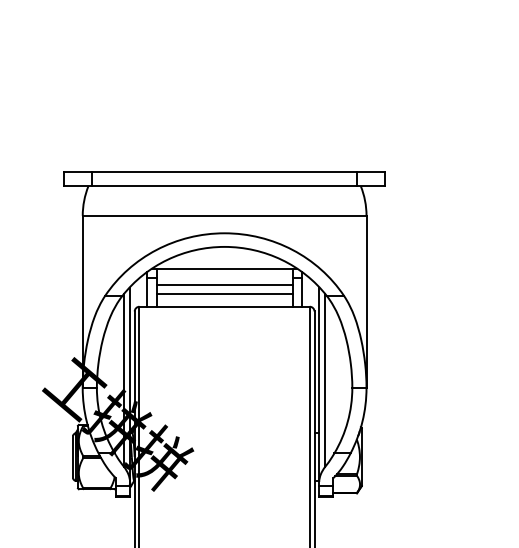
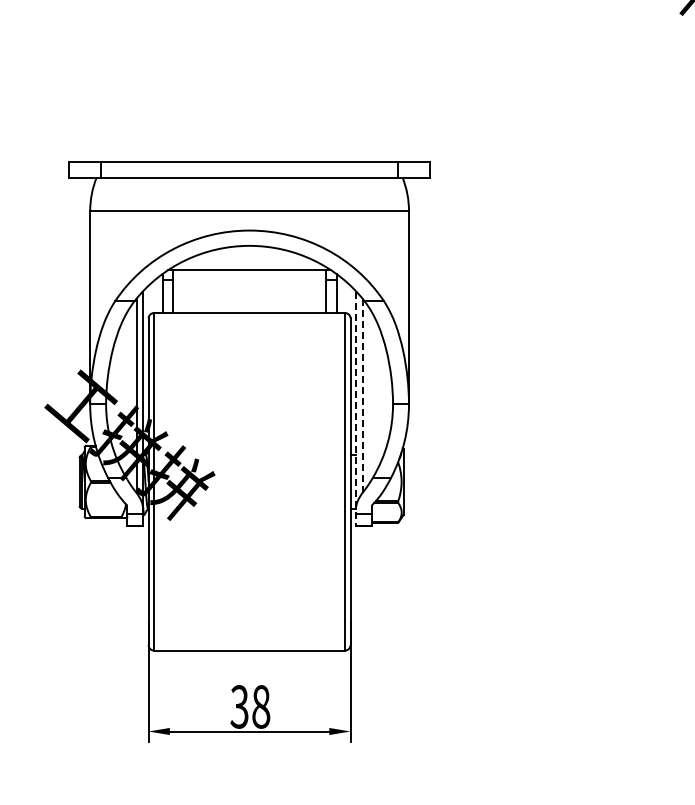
line: (224, 284) -> (249, 288), removed
line: (224, 293) -> (249, 298), removed
line: (325, 380) -> (362, 395), solid -> dashed
line: (318, 392) -> (355, 409), solid -> dashed

